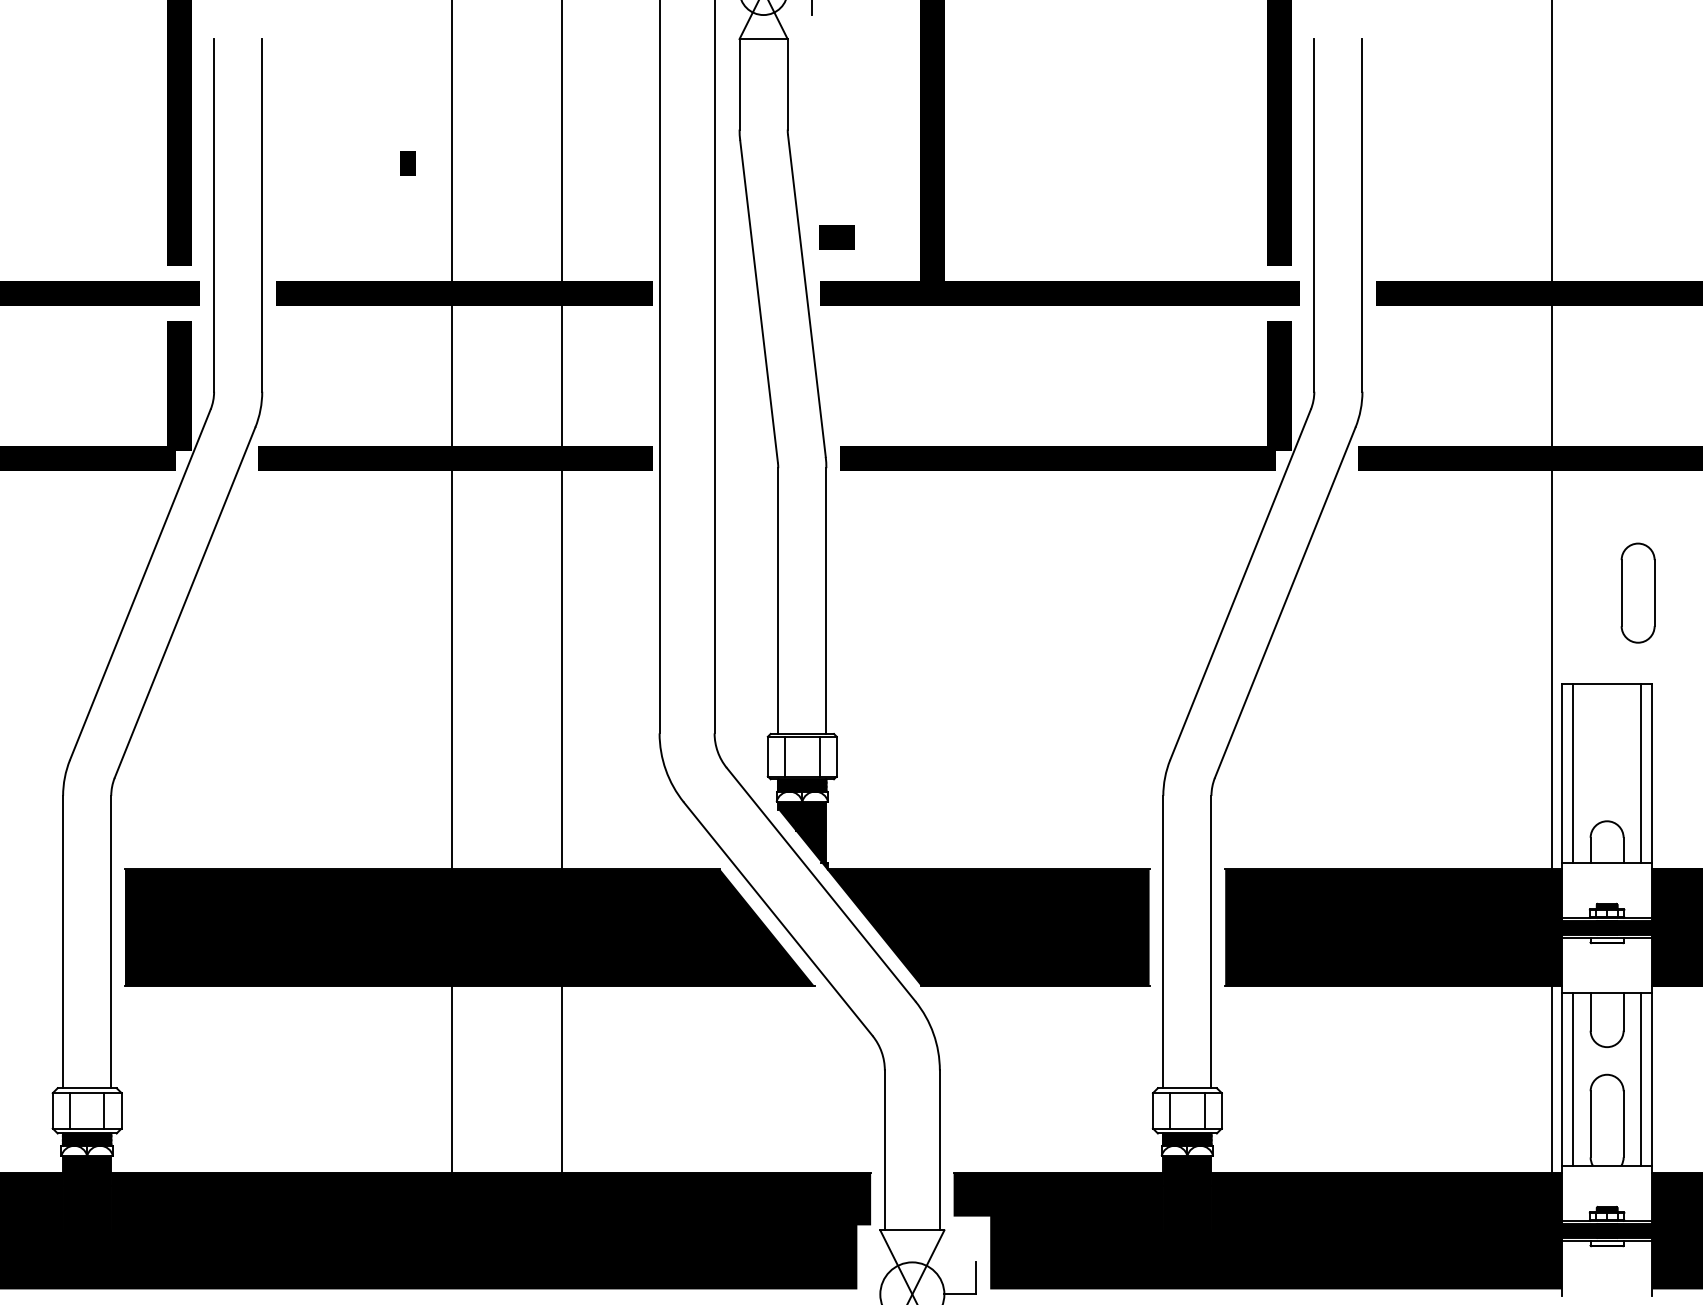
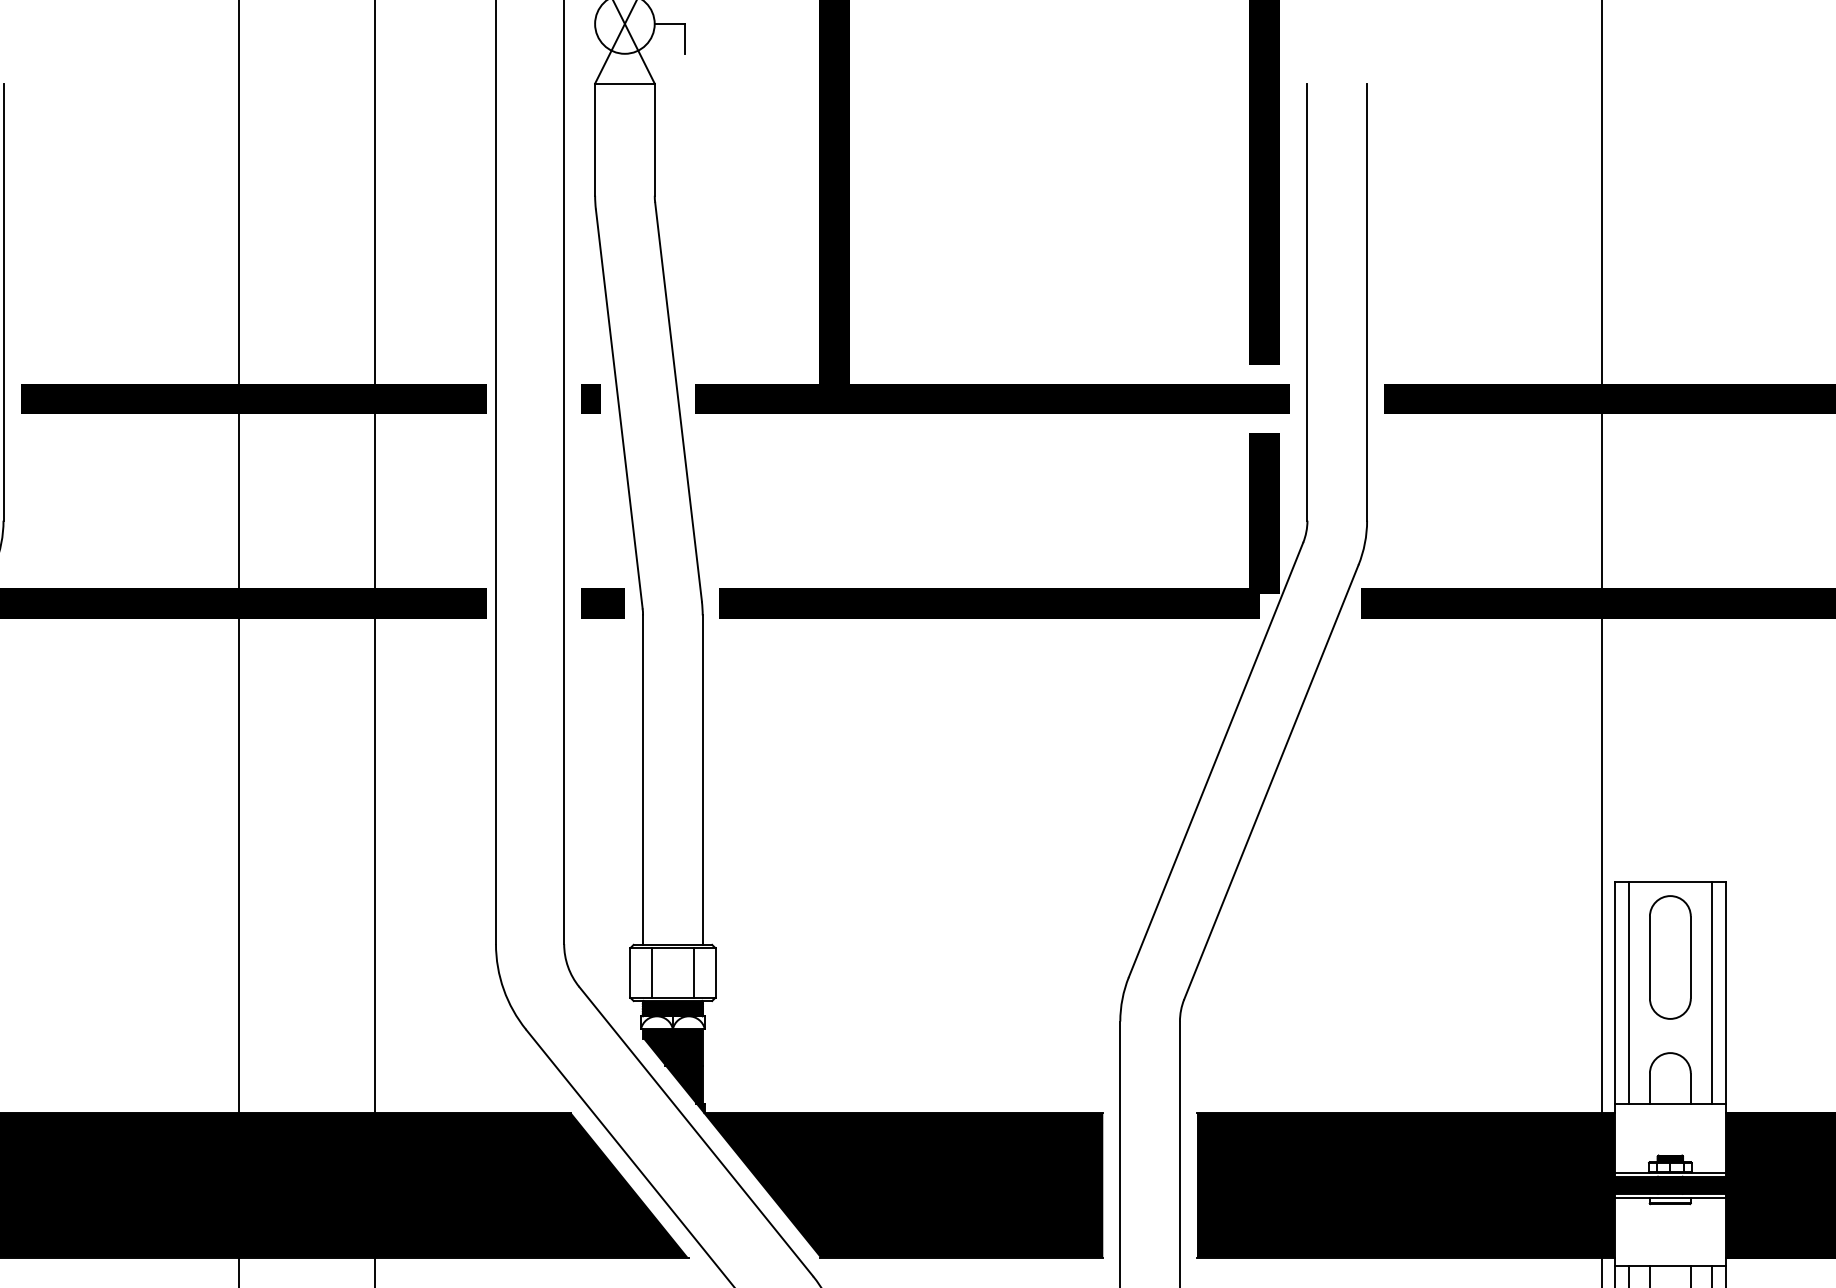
line: (407, 163) -> (590, 398), moved
line: (836, 237) -> (602, 603), moved
part: (1637, 592) -> (1669, 956), moved

